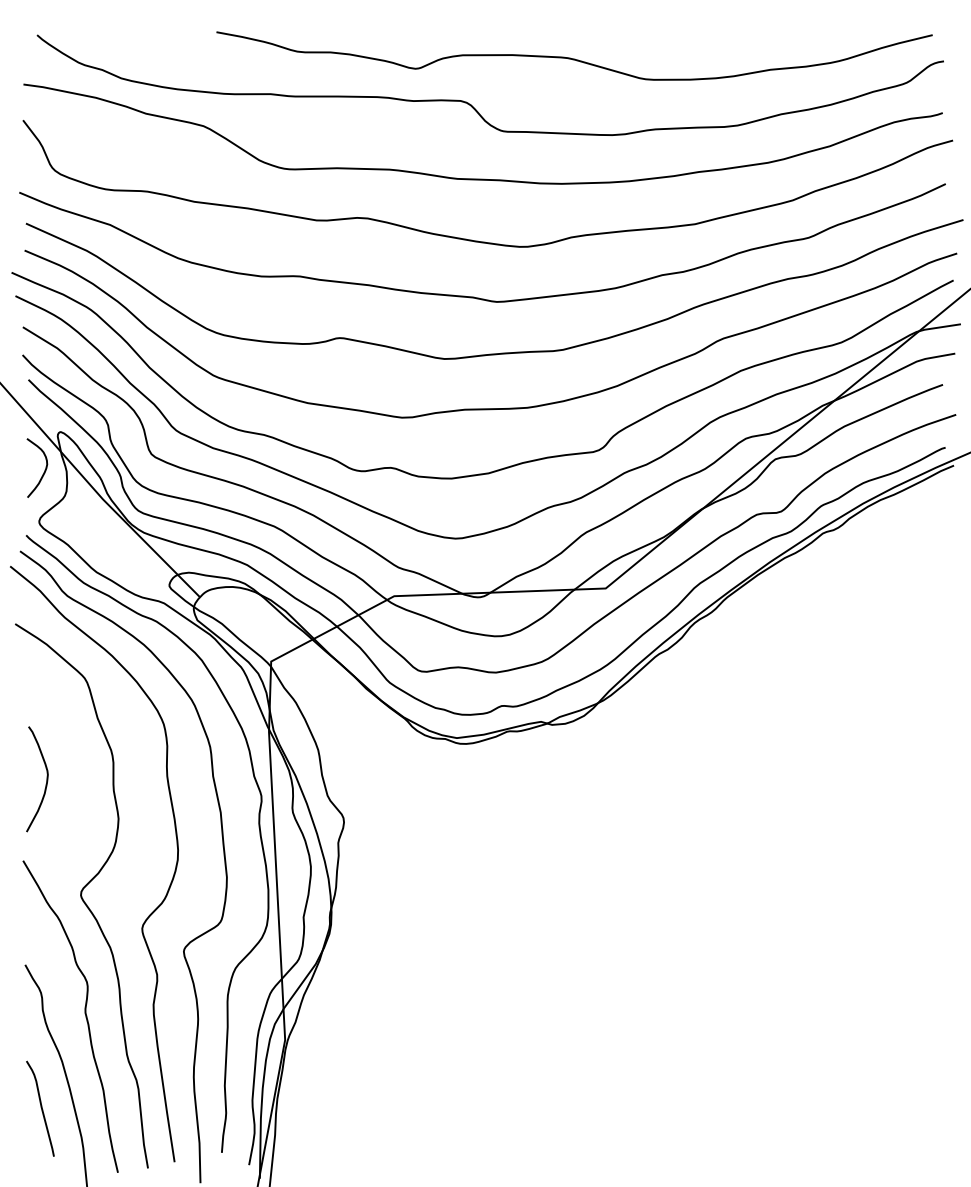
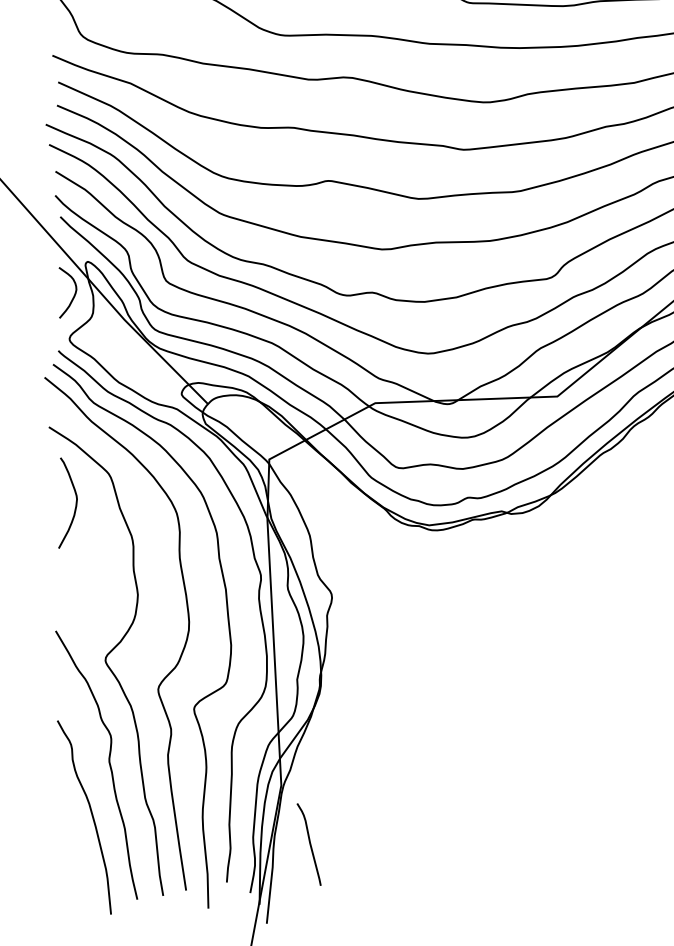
curve: (46, 779) -> (75, 503), moved
curve: (40, 1107) -> (309, 843), moved

